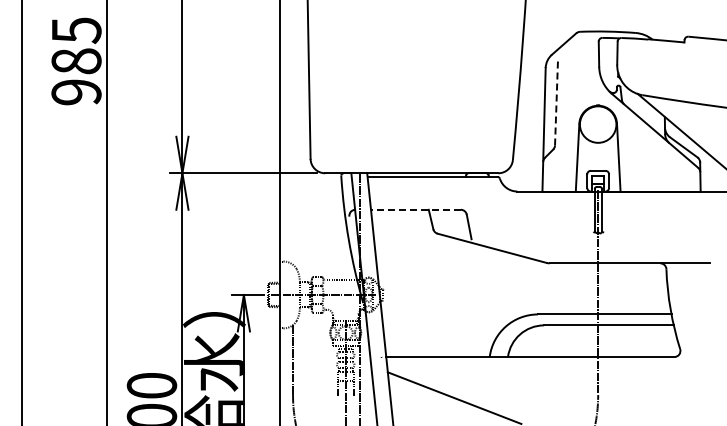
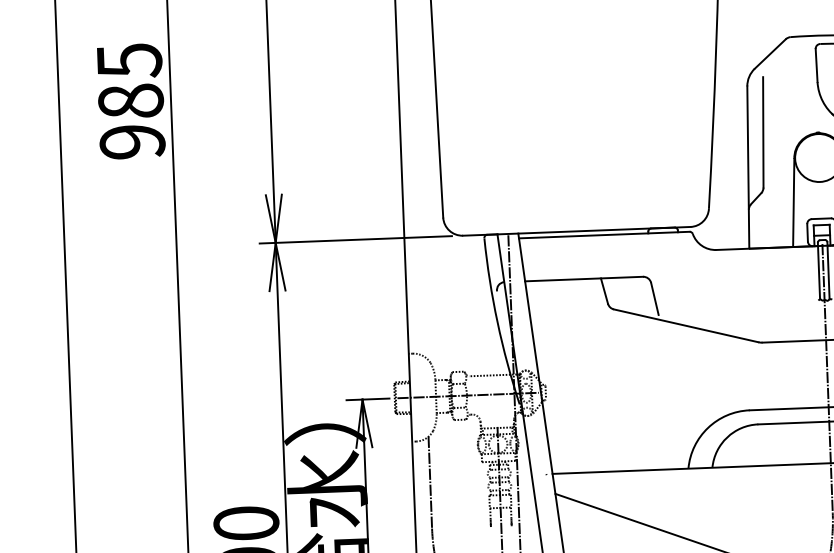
line: (556, 102) -> (763, 131), dashed -> solid
line: (415, 209) -> (583, 278), dashed -> solid

